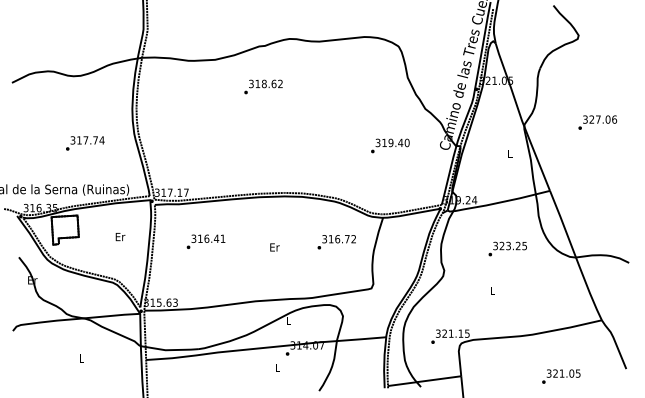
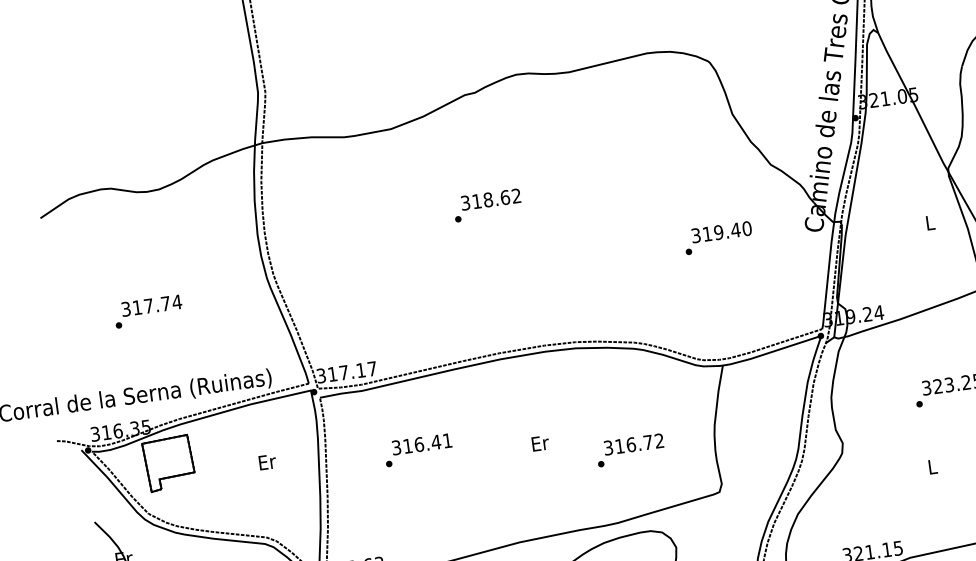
text: (263, 86) -> (487, 204), moved
text: (85, 143) -> (148, 311), moved
text: (336, 242) -> (630, 450), moved

